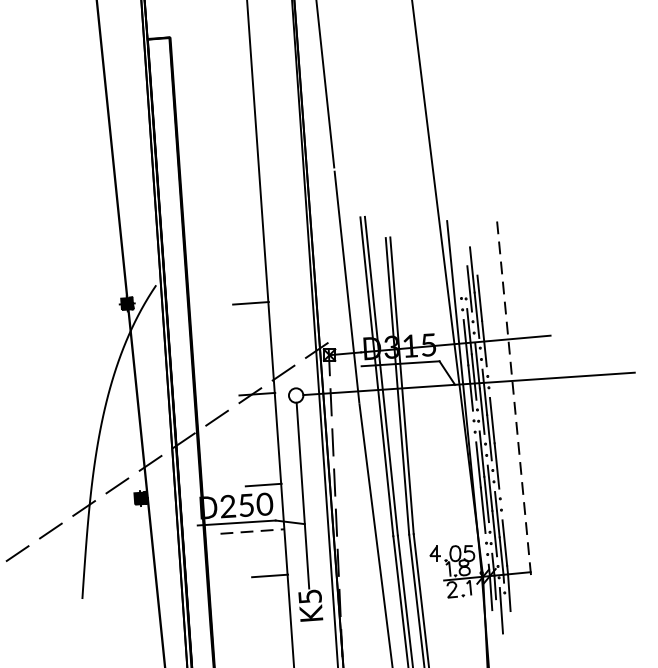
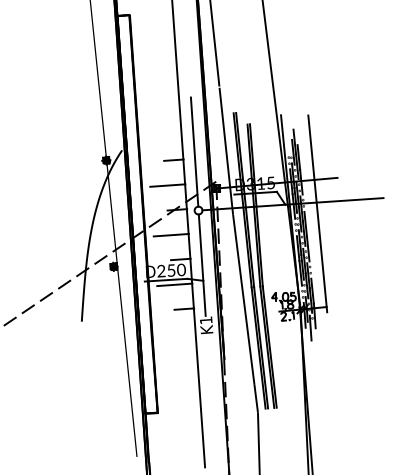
line: (288, 287) -> (194, 151), added
line: (239, 349) -> (167, 185), added
line: (513, 400) -> (317, 213), dashed -> solid
line: (244, 439) -> (170, 234), added
line: (252, 530) -> (174, 284), dashed -> solid
text: (308, 594) -> (205, 319), K5 -> K1

